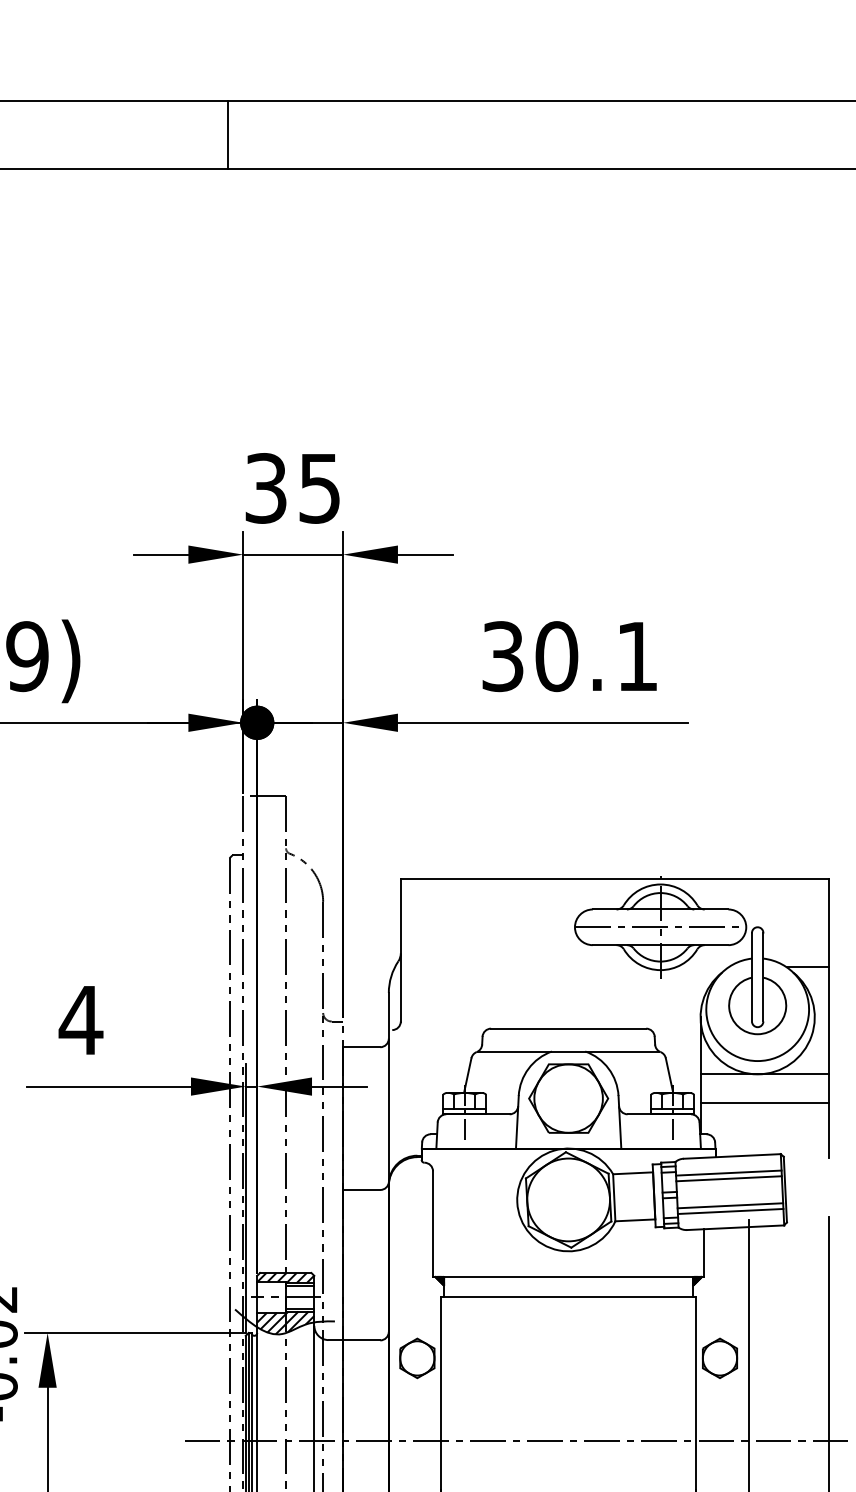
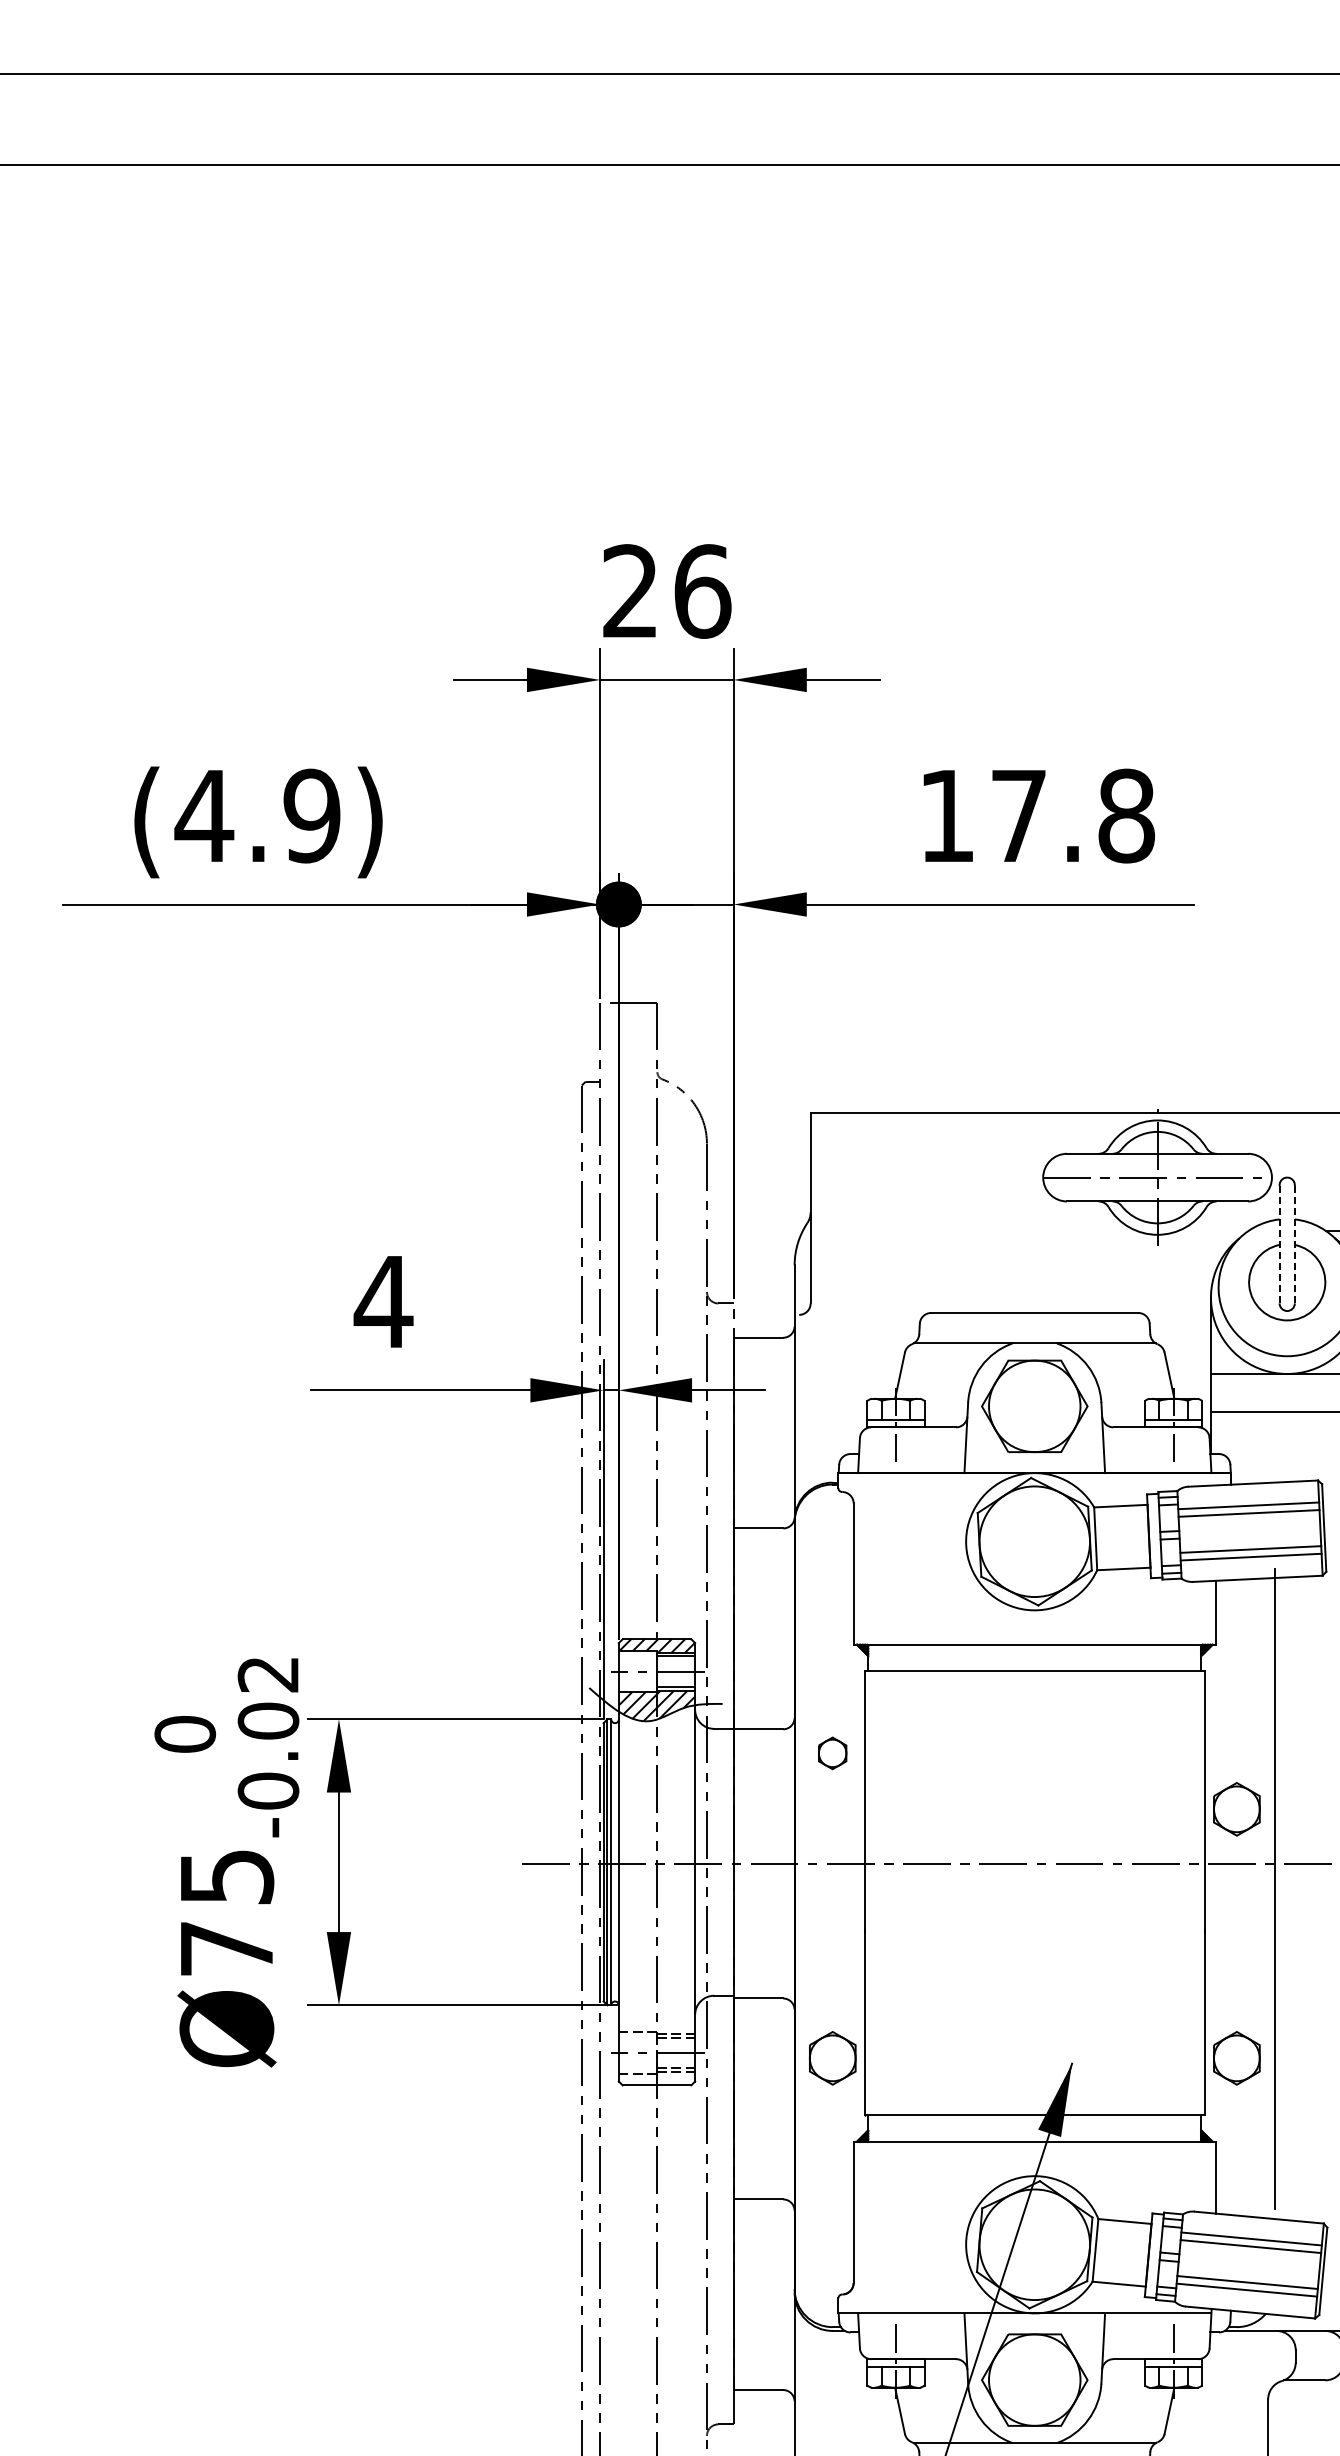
line: (227, 134) -> (579, 118), removed
text: (293, 488) -> (667, 591), 35 -> 26
text: (570, 656) -> (1037, 815), 30.1 -> 17.8
line: (751, 976) -> (1279, 1243), solid -> dashed
line: (763, 976) -> (1294, 1243), solid -> dashed
part: (417, 1358) -> (832, 1753), size x0.6
part: (719, 1358) -> (1236, 1809), moved

